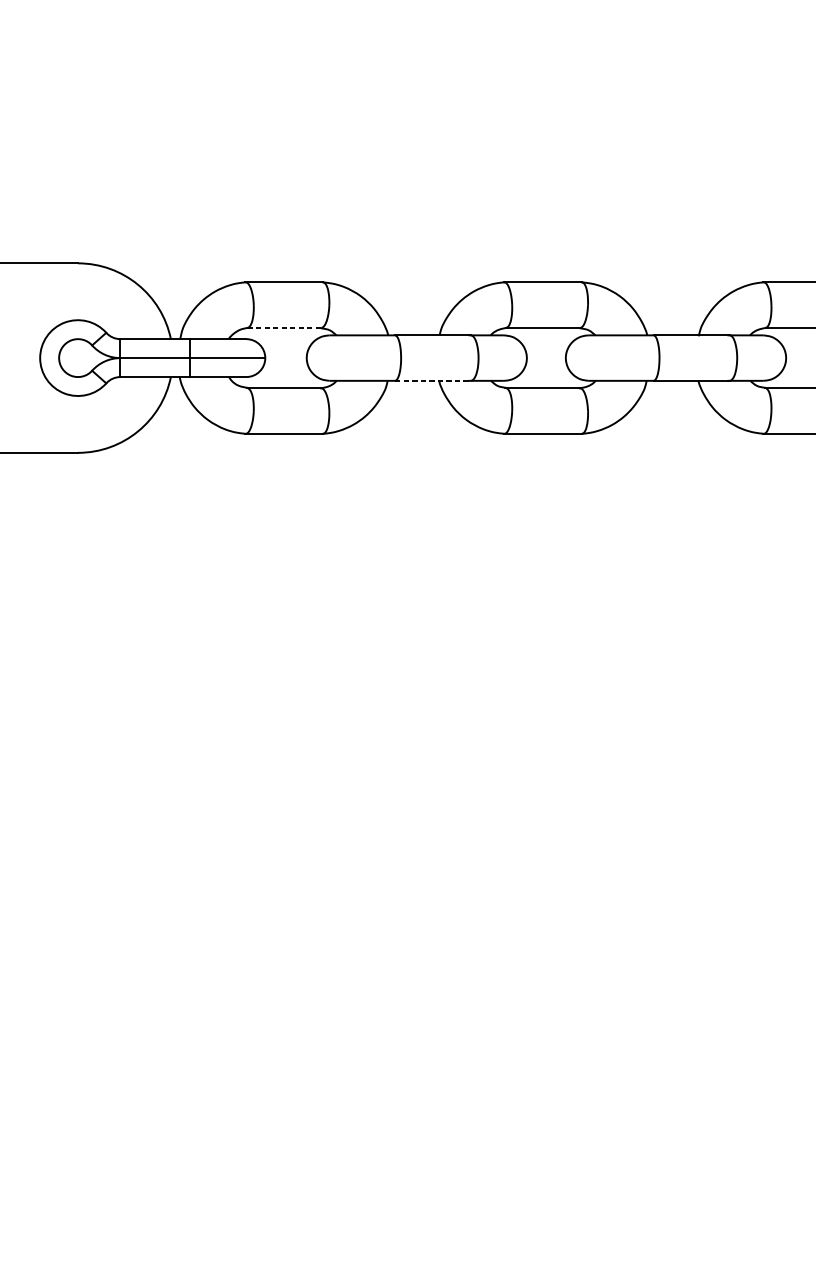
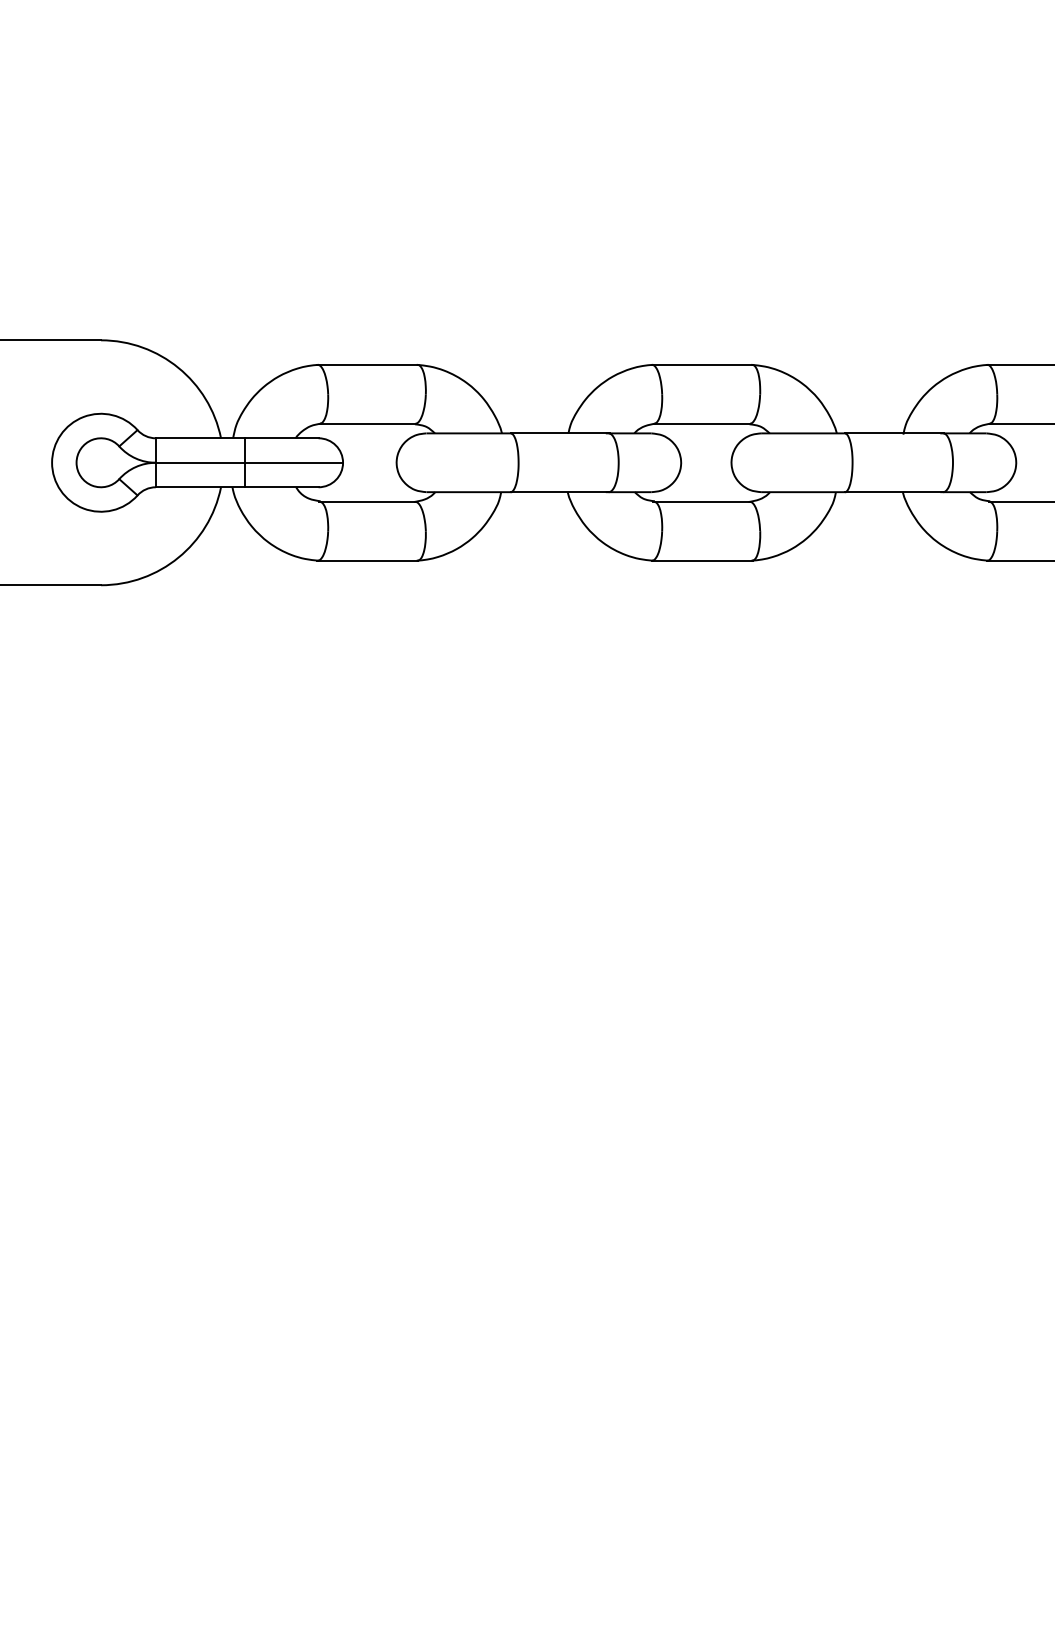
line: (284, 327) -> (368, 423), dashed -> solid
line: (433, 381) -> (560, 492), dashed -> solid

